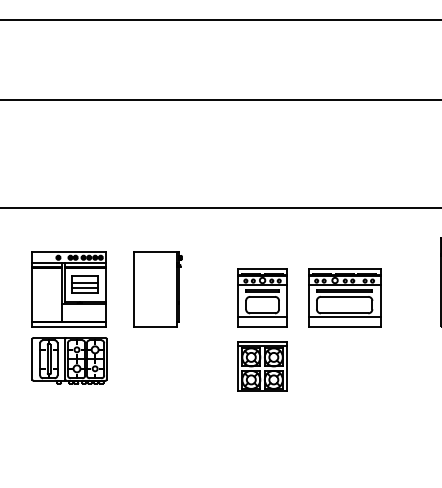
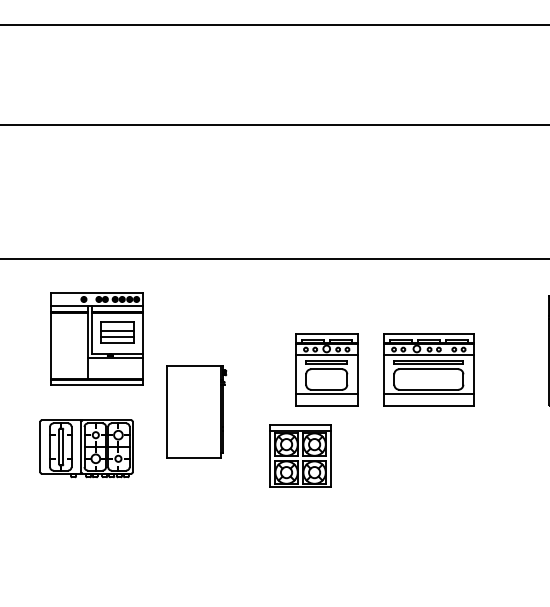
part: (68, 289) -> (96, 338), moved
part: (157, 289) -> (195, 412), moved
part: (262, 366) -> (300, 455), moved

